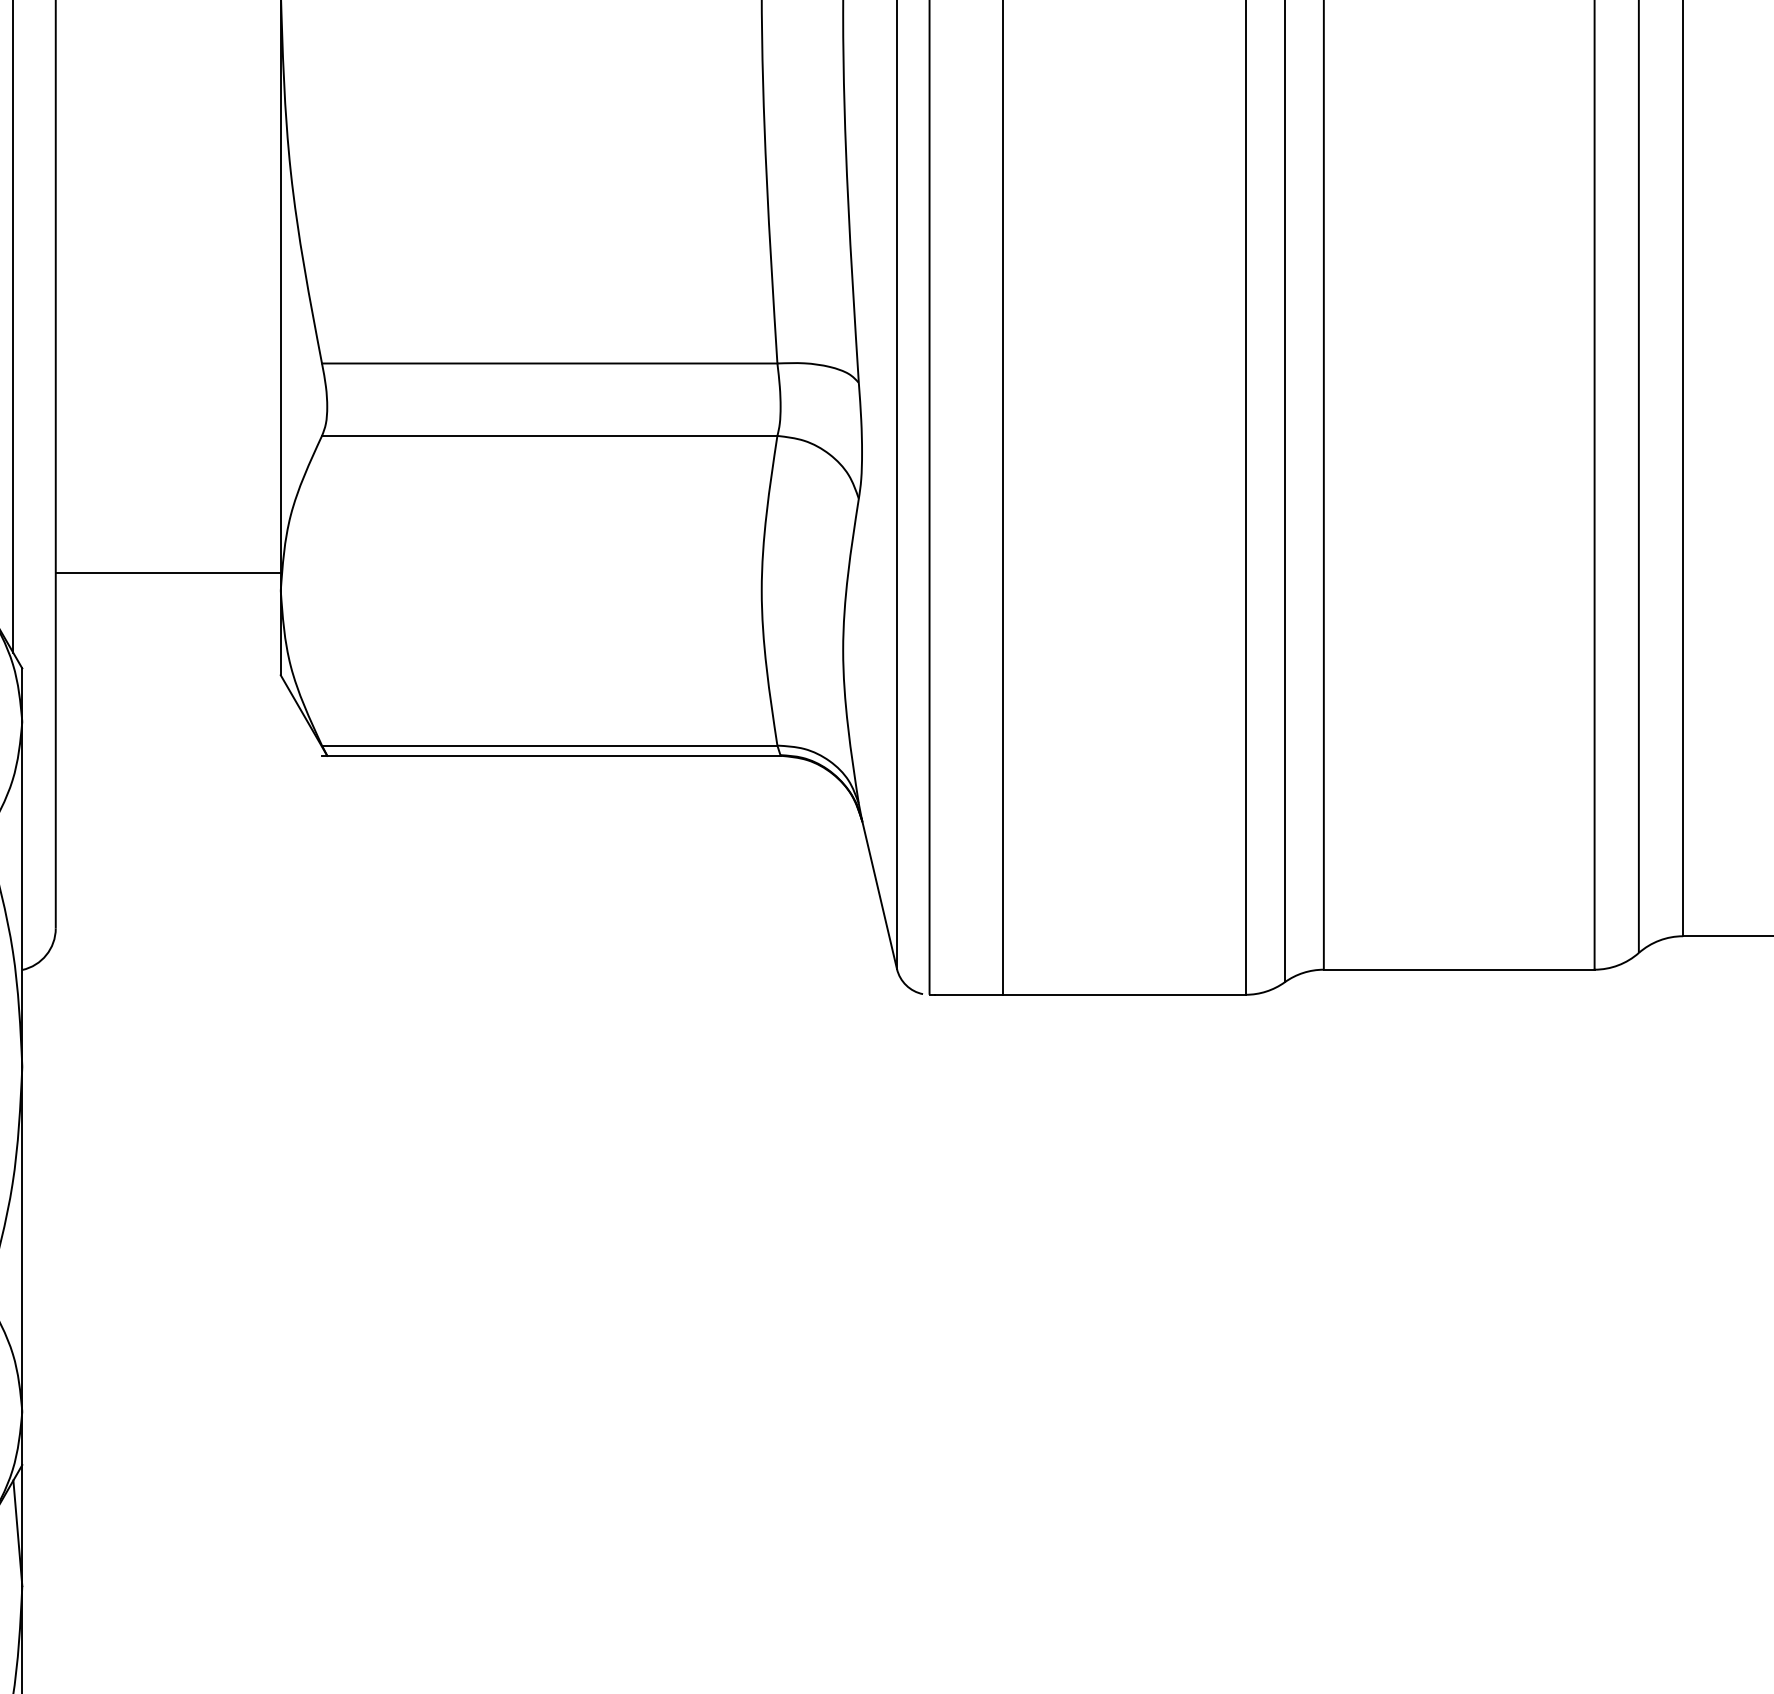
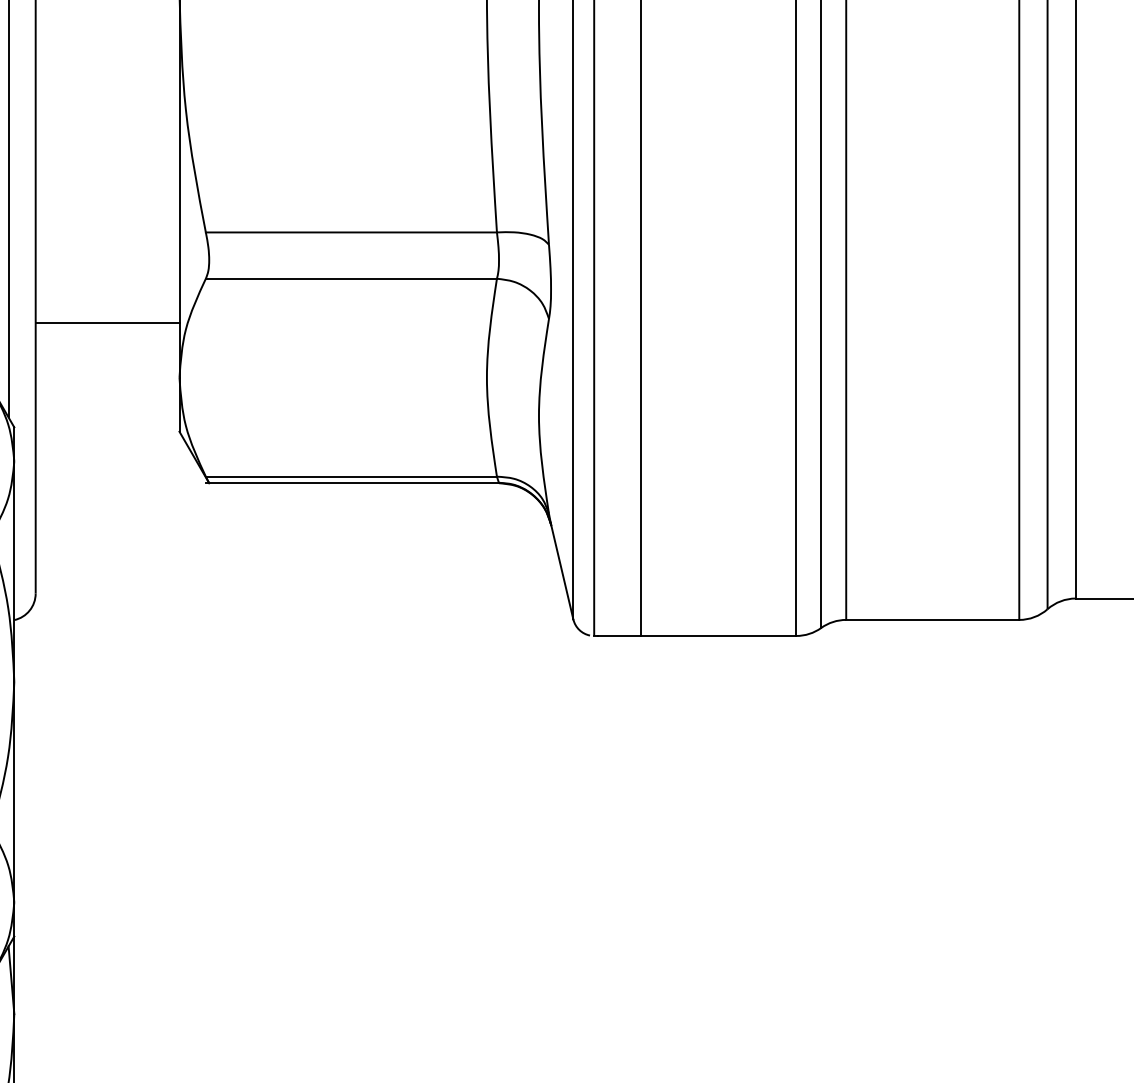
line: (168, 573) -> (107, 322), moved

